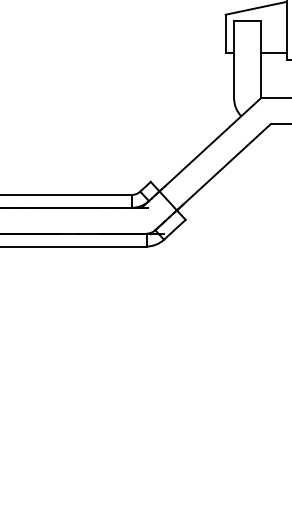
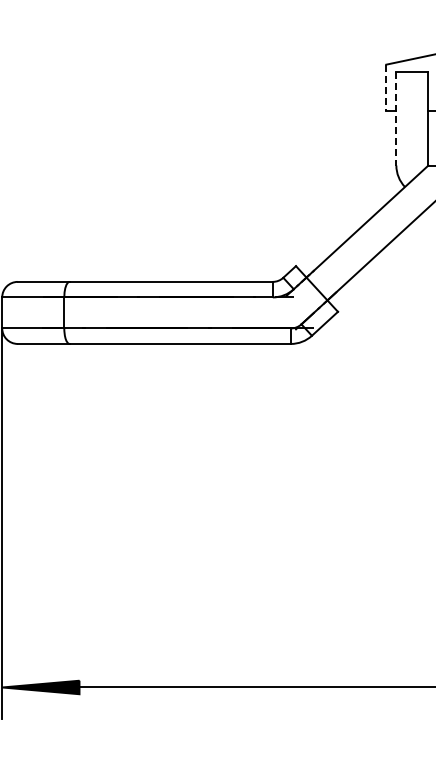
line: (225, 34) -> (386, 88), solid -> dashed
line: (234, 60) -> (396, 119), solid -> dashed

